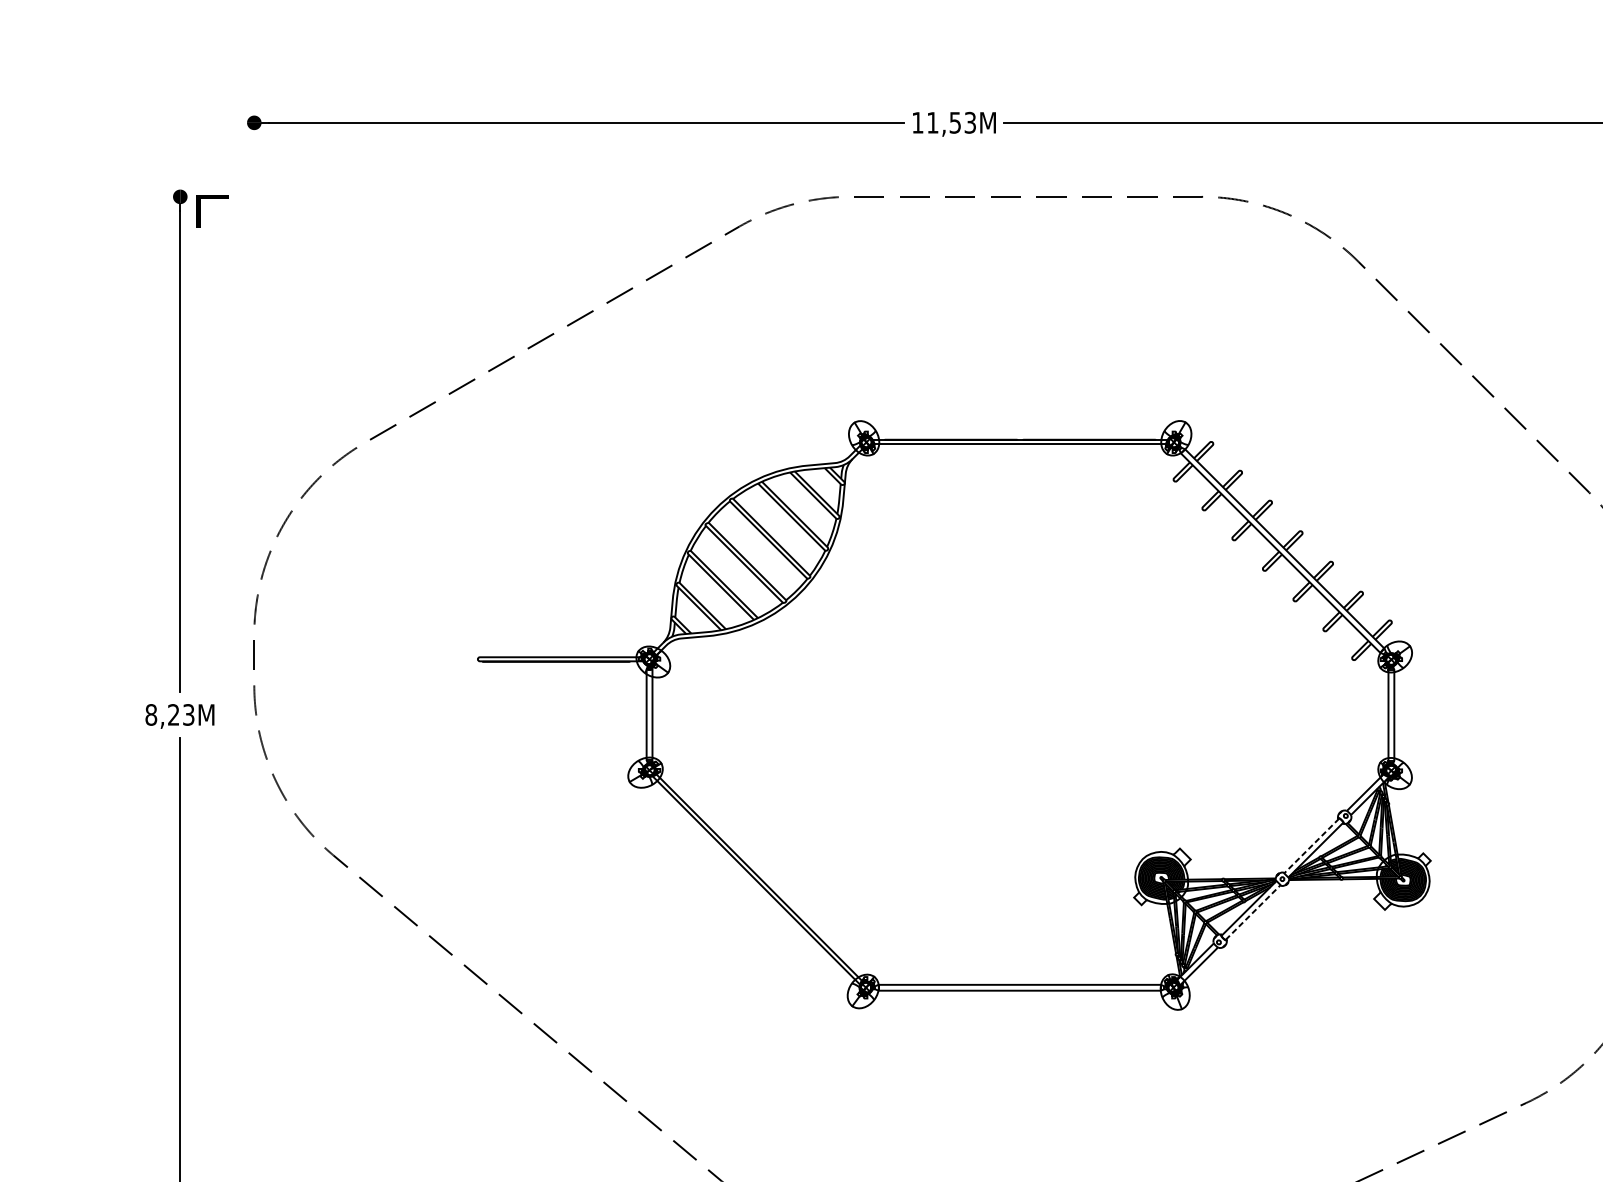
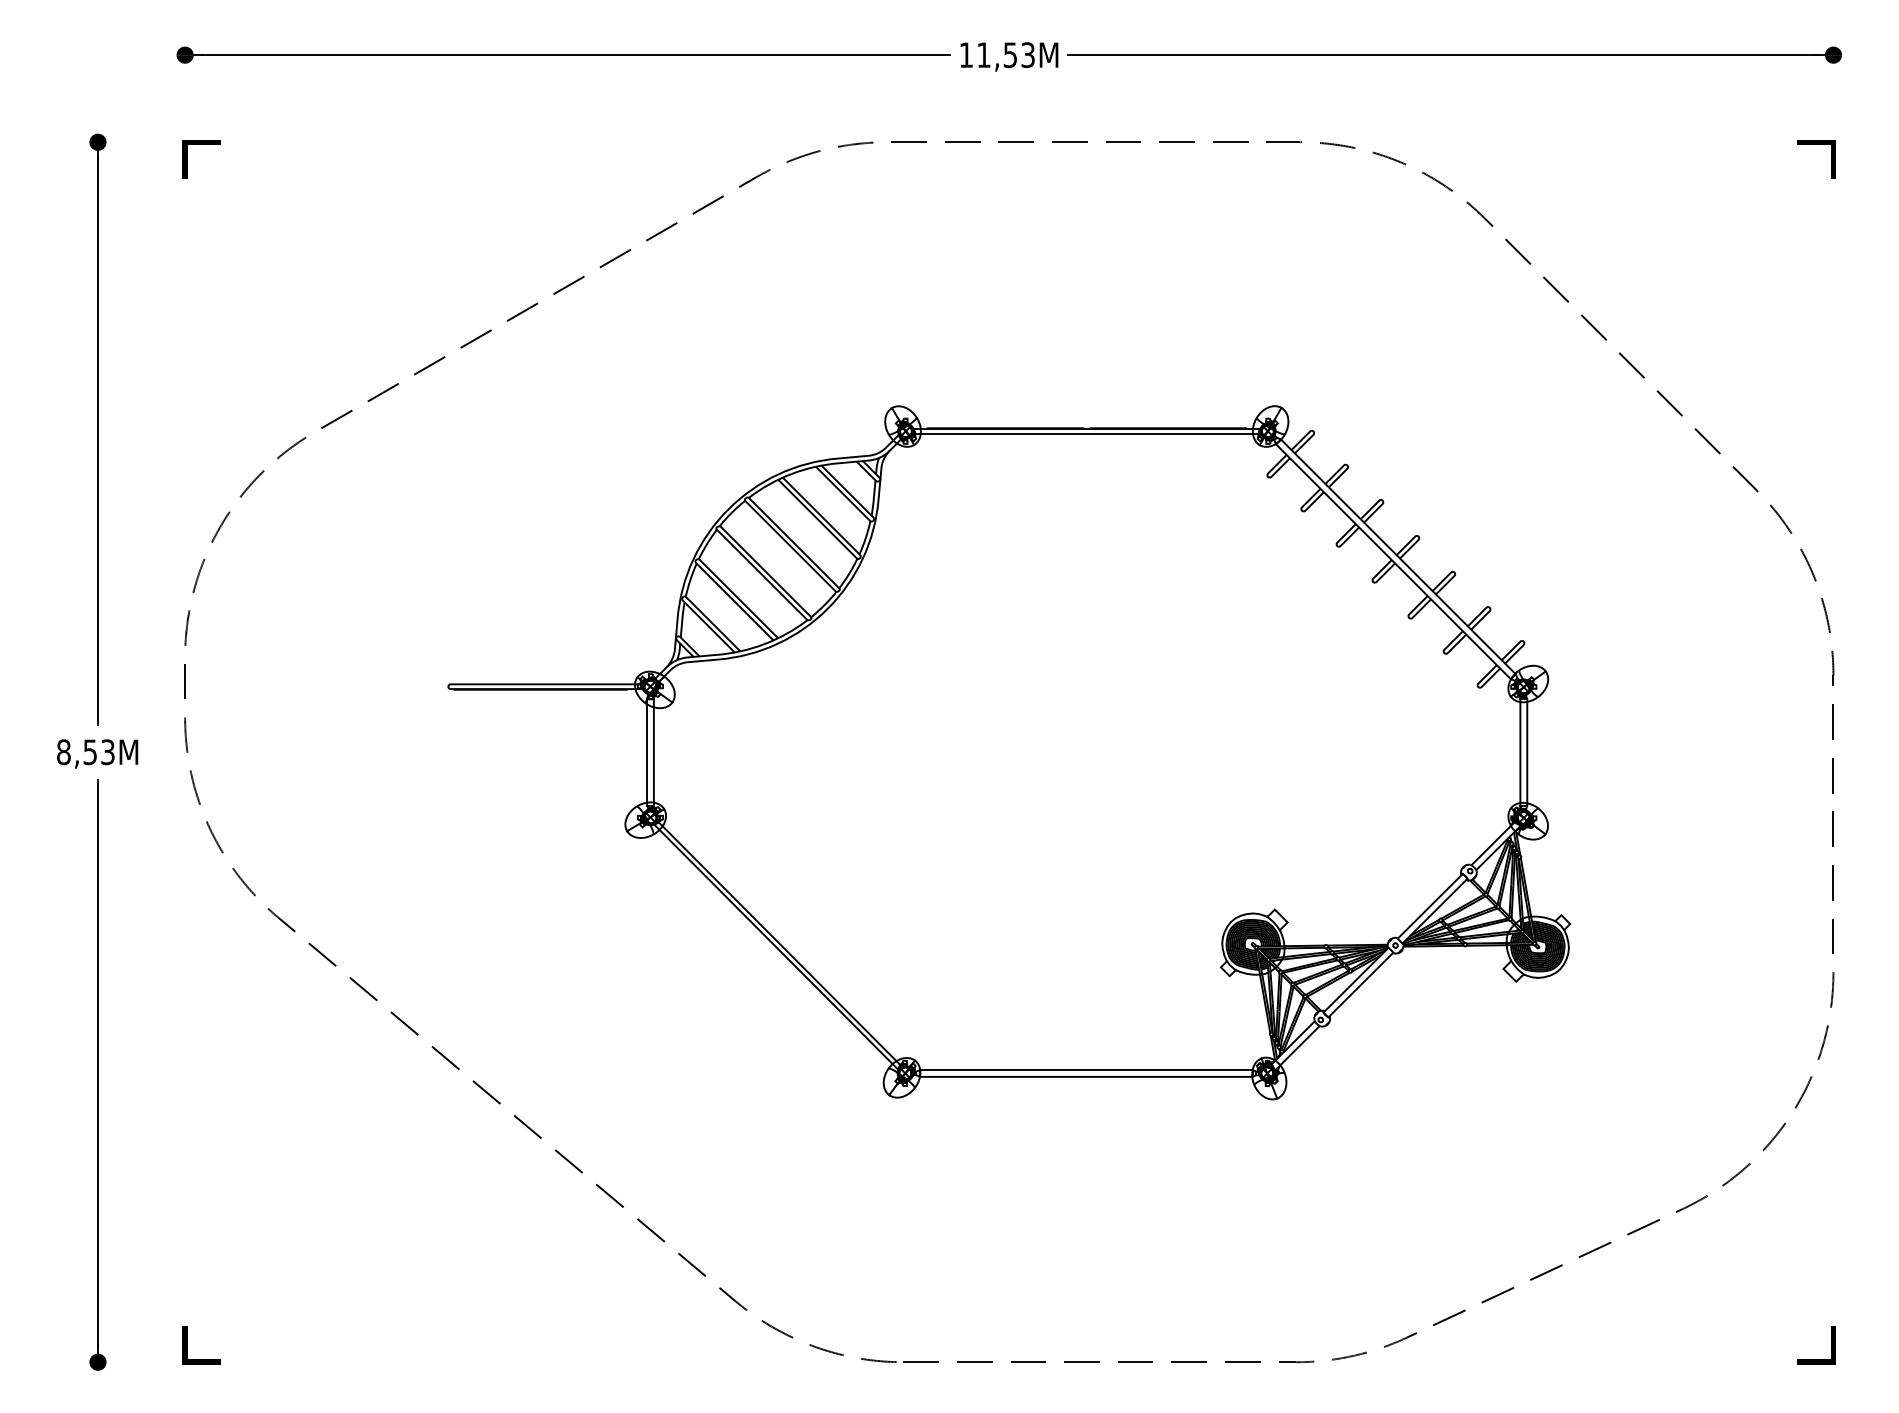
line: (200, 211) -> (187, 159), moved
text: (173, 715) -> (89, 752), 8,23M -> 8,53M
line: (1312, 845) -> (1430, 906), dashed -> solid
line: (1253, 912) -> (1361, 984), dashed -> solid

